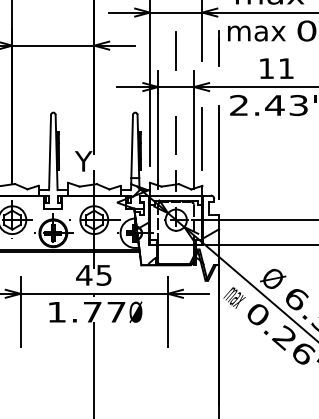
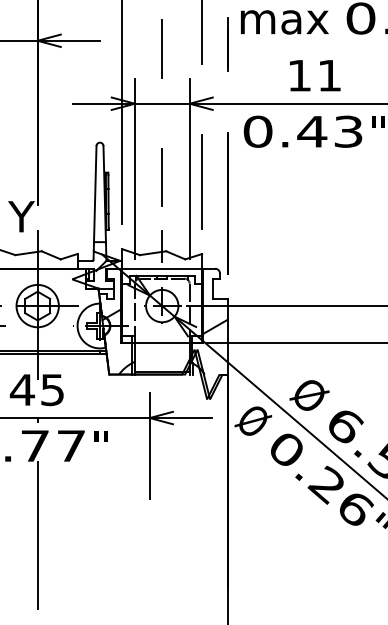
text: (239, 105) -> (258, 131), 2.43 -> 0.43
text: (235, 297) -> (252, 423), max -> Ø
text: (135, 312) -> (100, 446), Ø -> "

